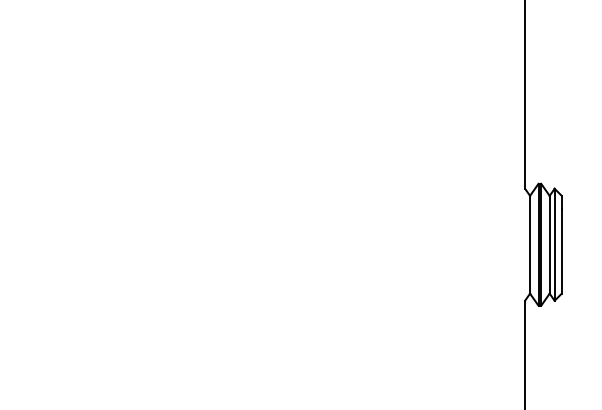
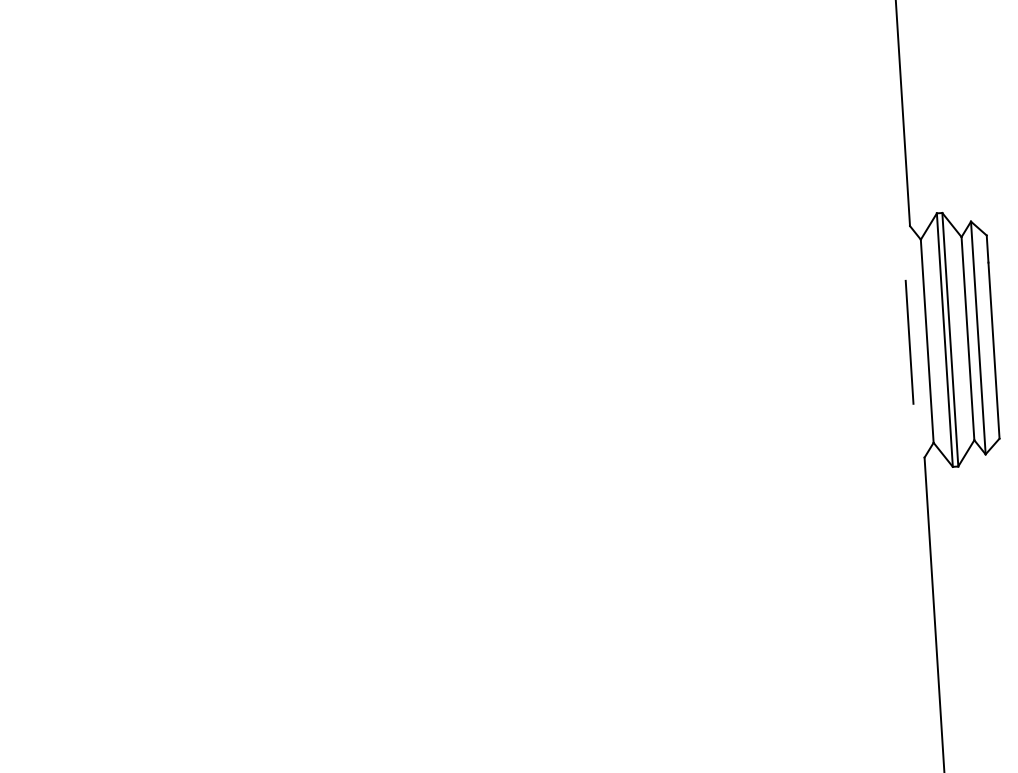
line: (521, 244) -> (909, 341), added

